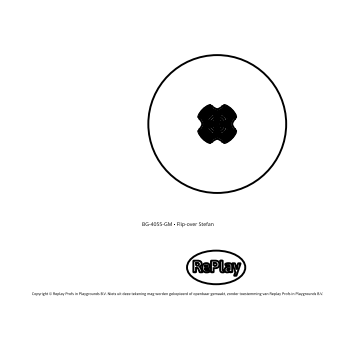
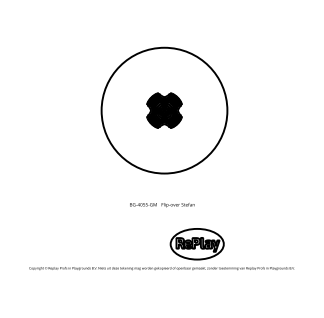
part: (217, 123) -> (164, 110), moved

